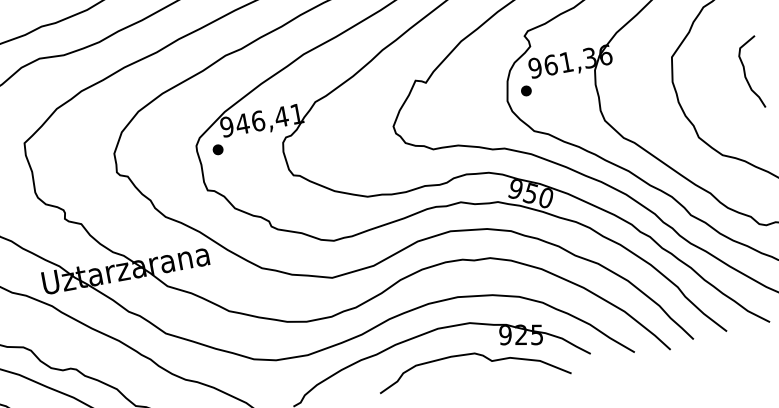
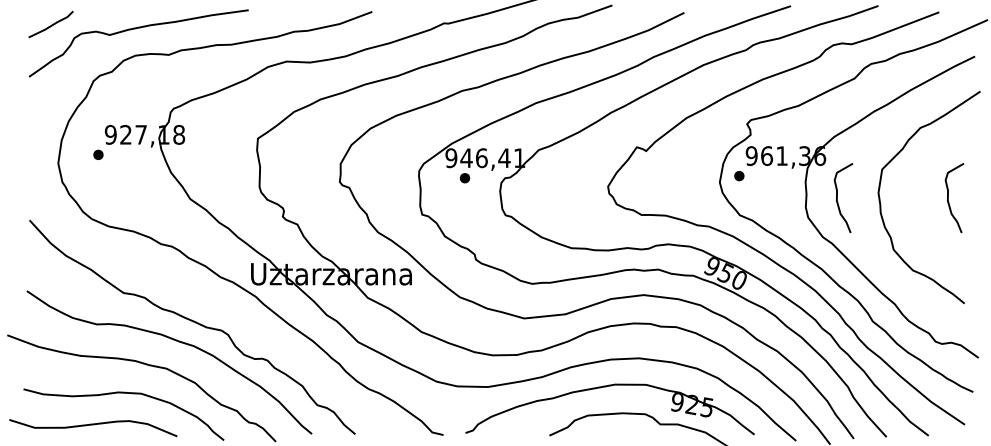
part: (637, 94) -> (843, 198), added
part: (217, 150) -> (464, 178), moved

